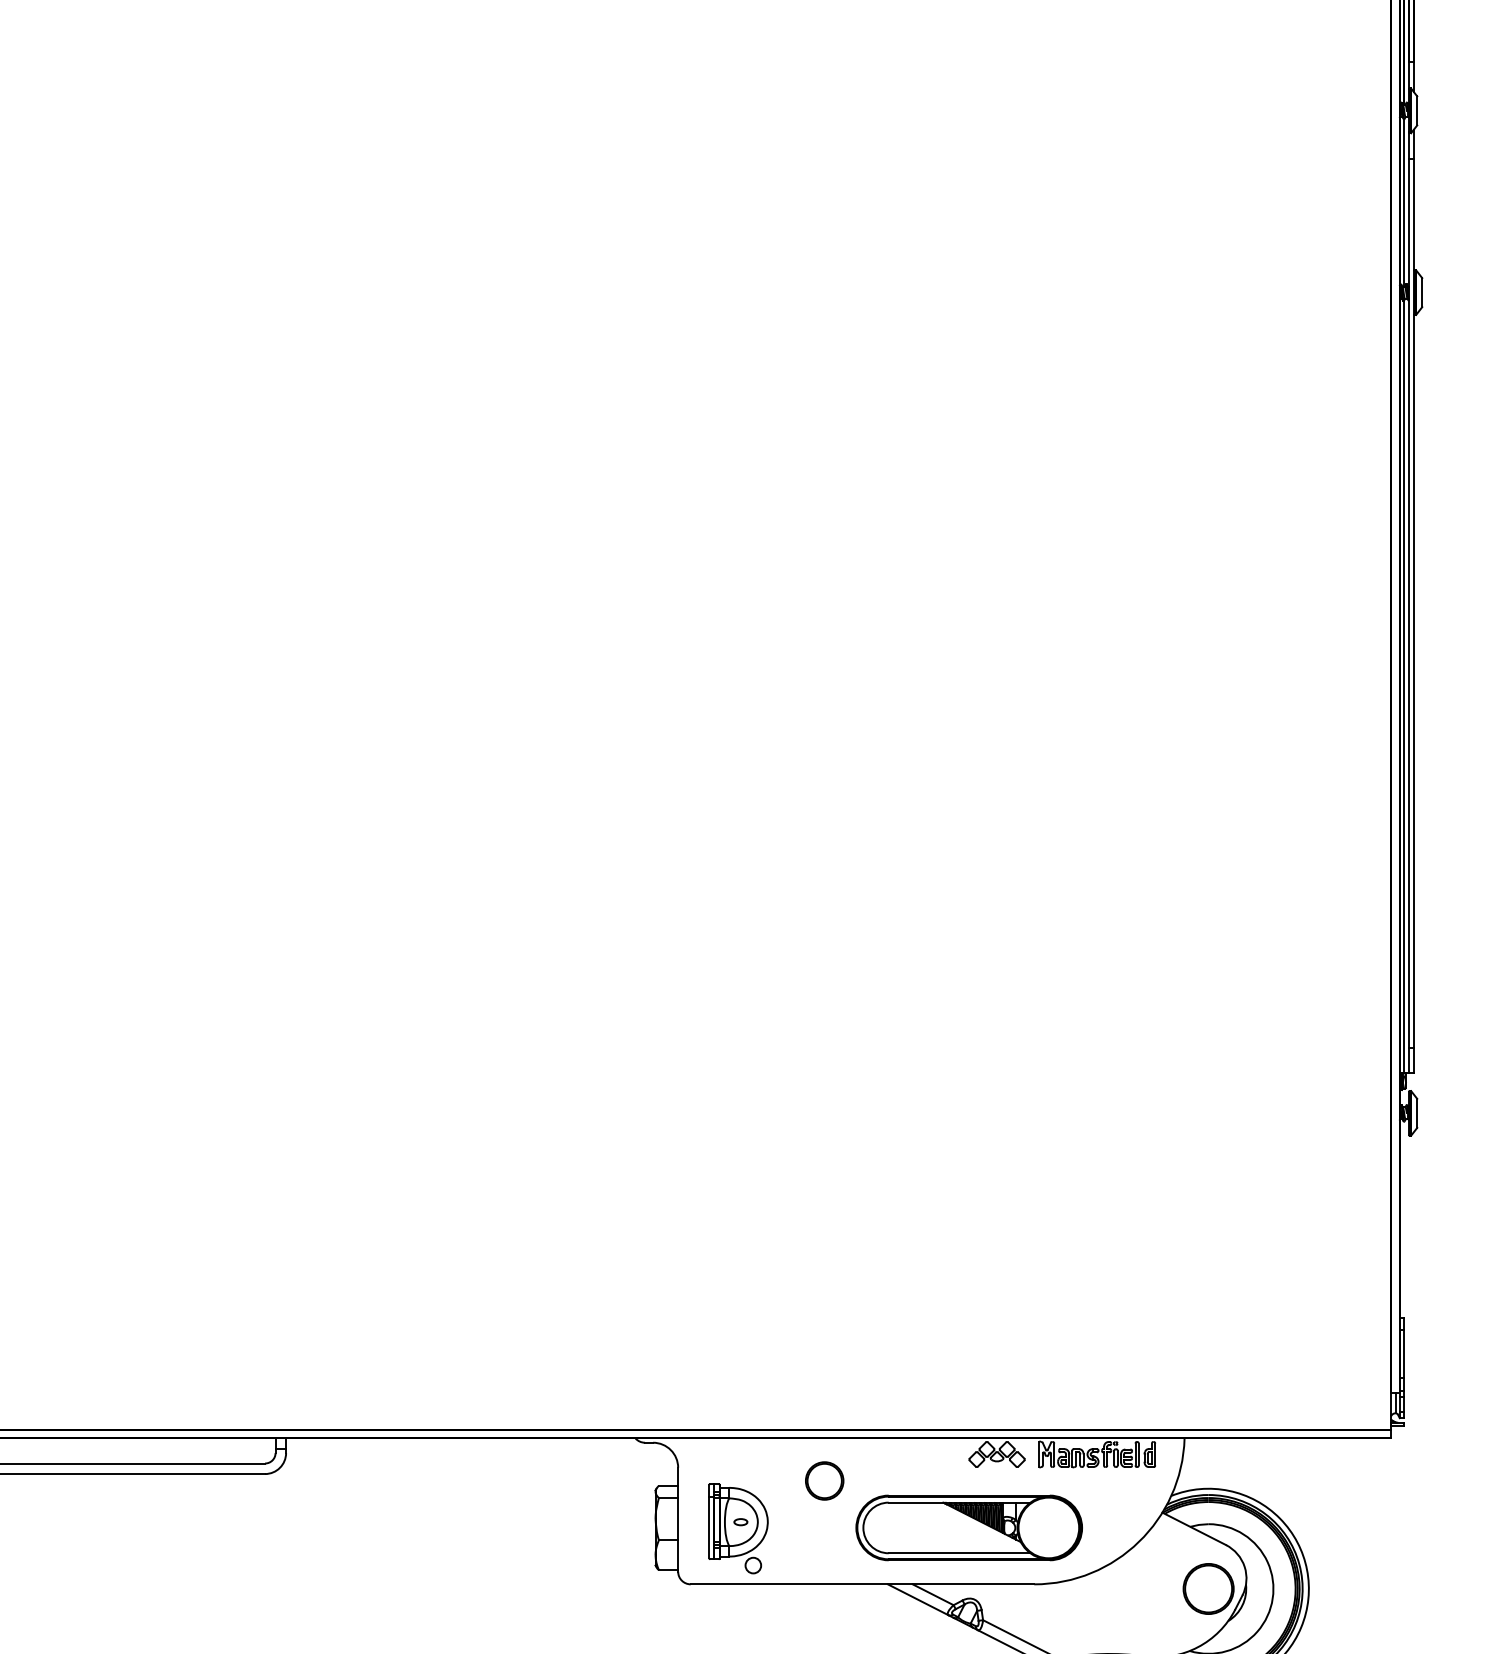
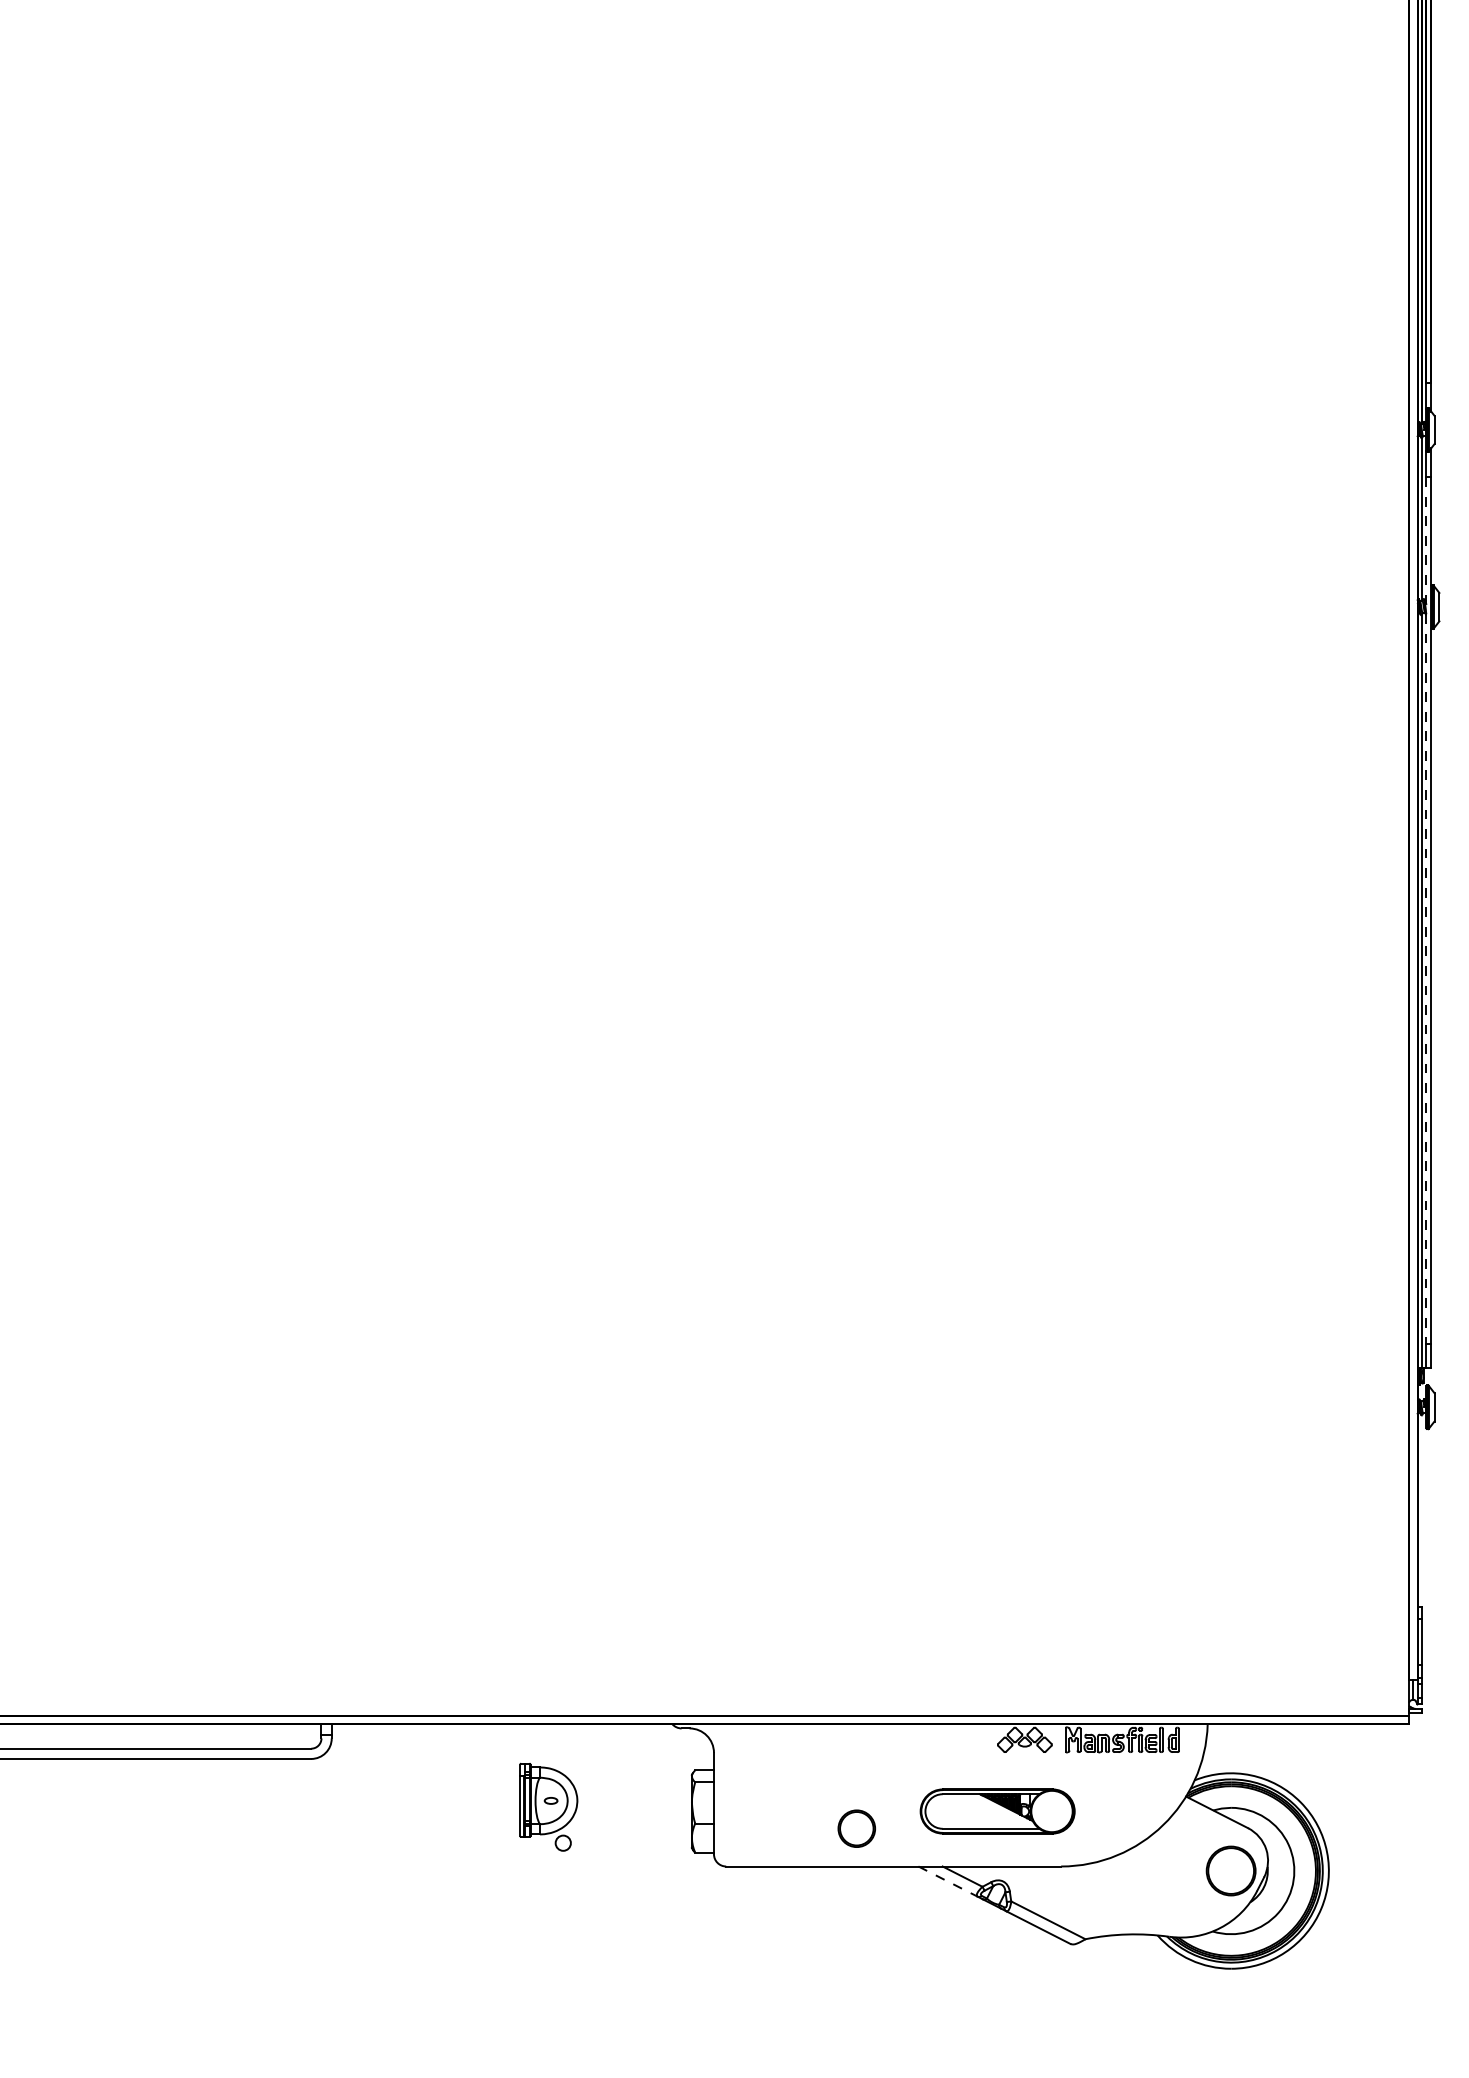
line: (1409, 604) -> (1426, 911), solid -> dashed
part: (824, 1480) -> (856, 1828), moved
part: (738, 1527) -> (548, 1806), moved
part: (968, 1527) -> (997, 1811), size x0.7
line: (918, 1599) -> (948, 1881), solid -> dashed

